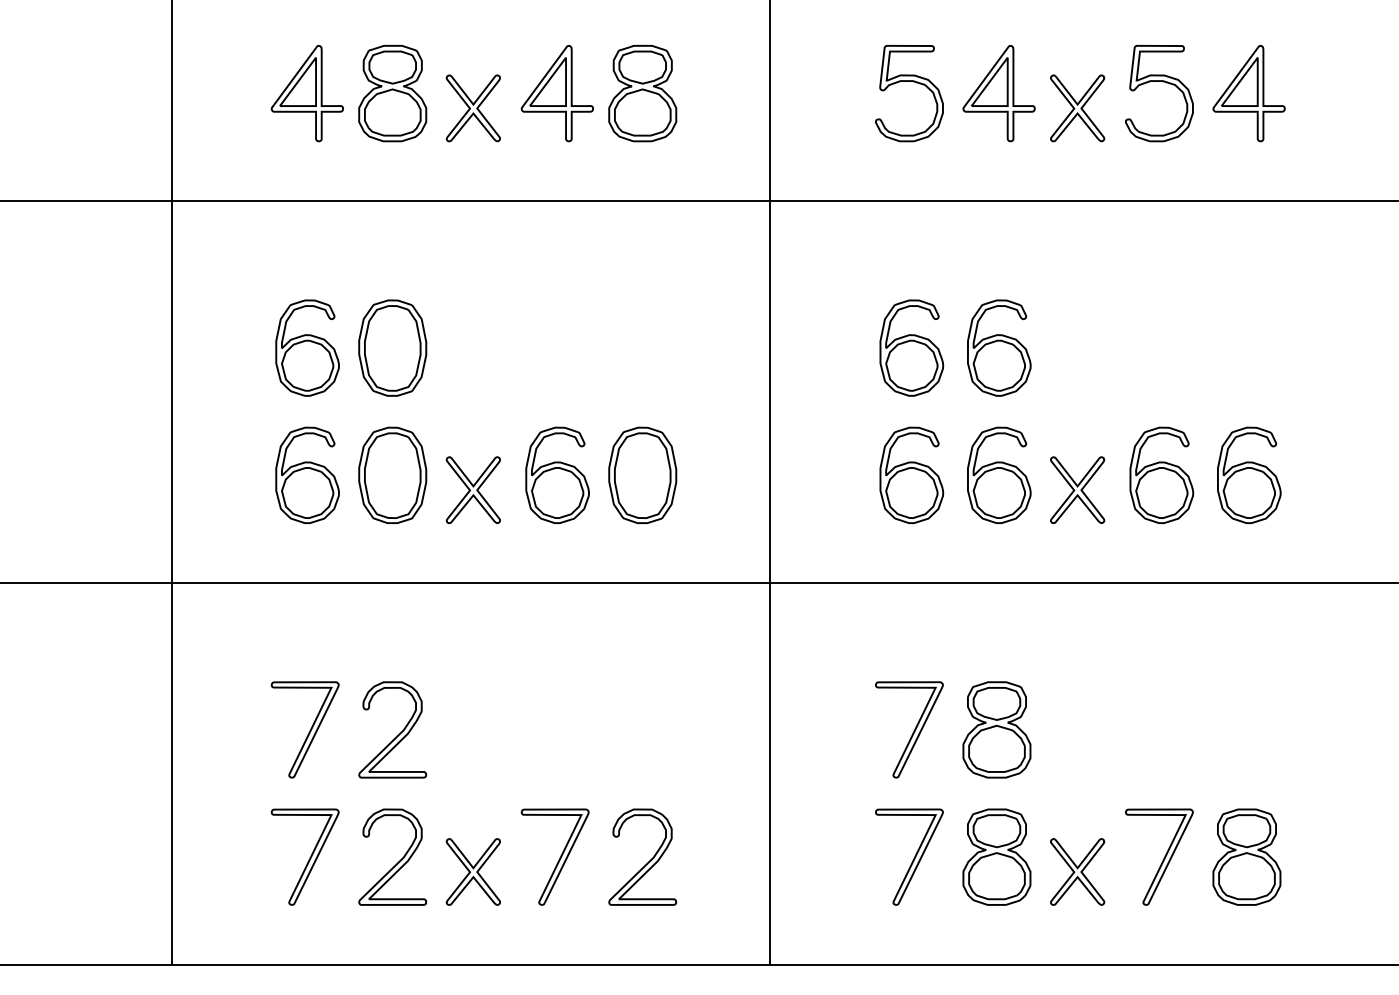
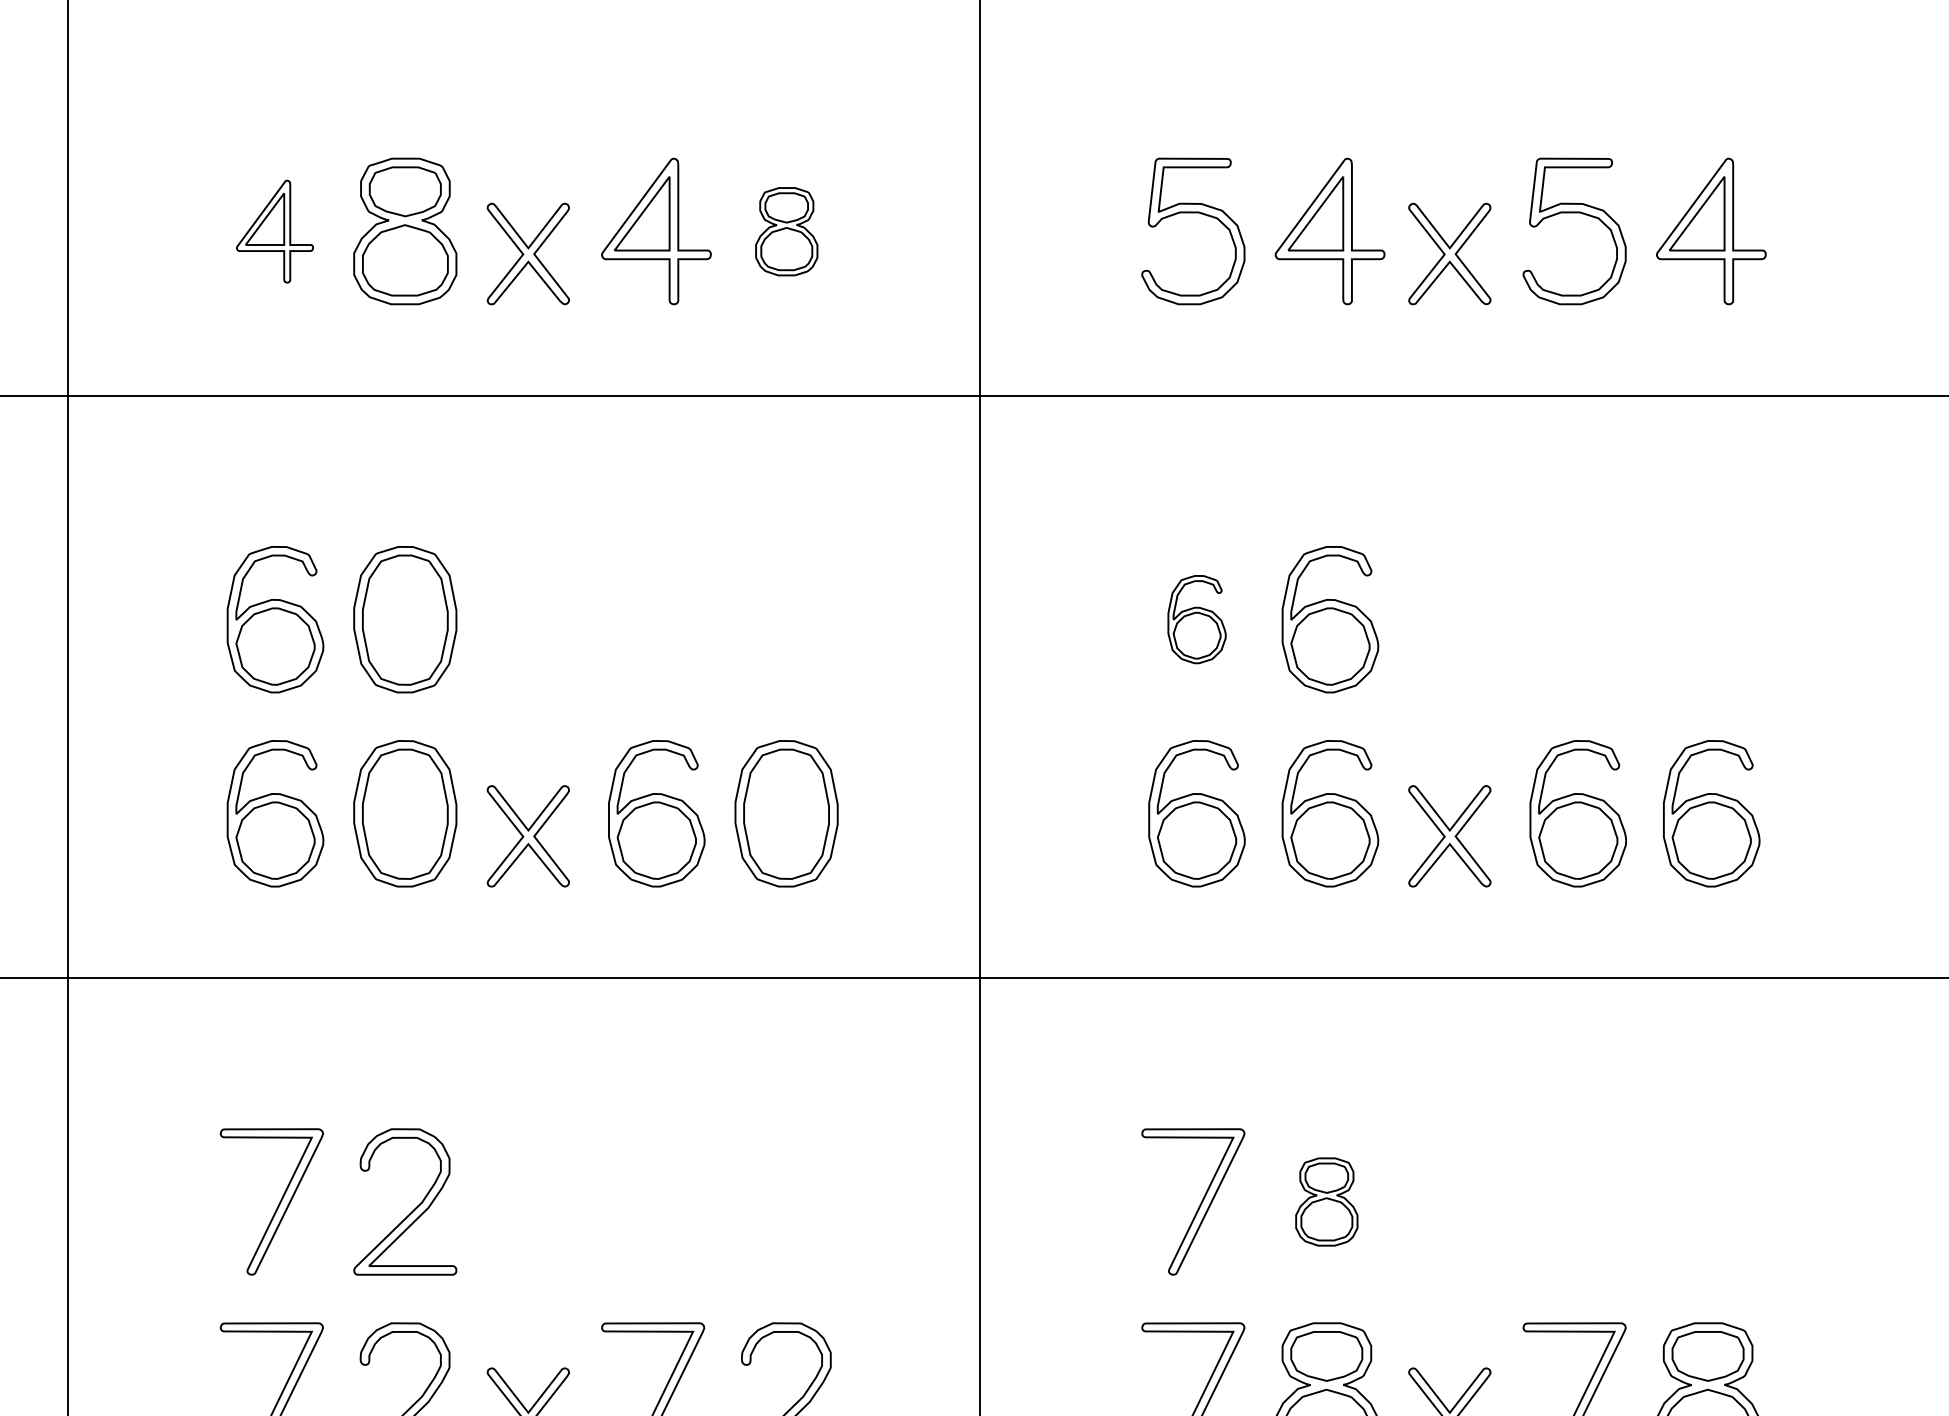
part: (306, 93) -> (273, 231), size x0.7
part: (642, 93) -> (786, 231), size x0.6
part: (911, 347) -> (1196, 618), size x0.6
part: (996, 729) -> (1326, 1201), size x0.6

